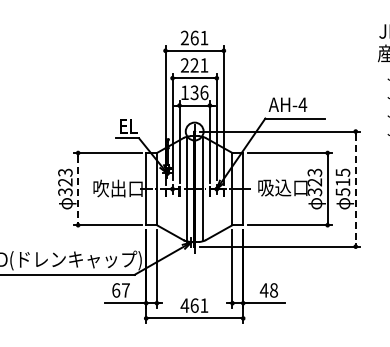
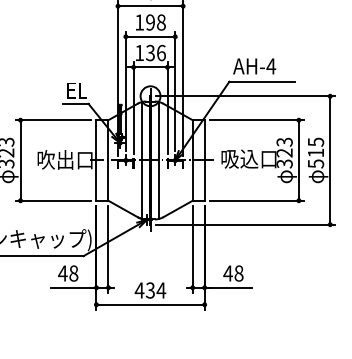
text: (194, 65) -> (150, 22), 221 -> 198
line: (78, 189) -> (20, 160), dashed -> solid
line: (355, 189) -> (329, 160), dashed -> solid
text: (120, 290) -> (67, 273), 67 -> 48
text: (199, 305) -> (155, 290), 461 -> 434

